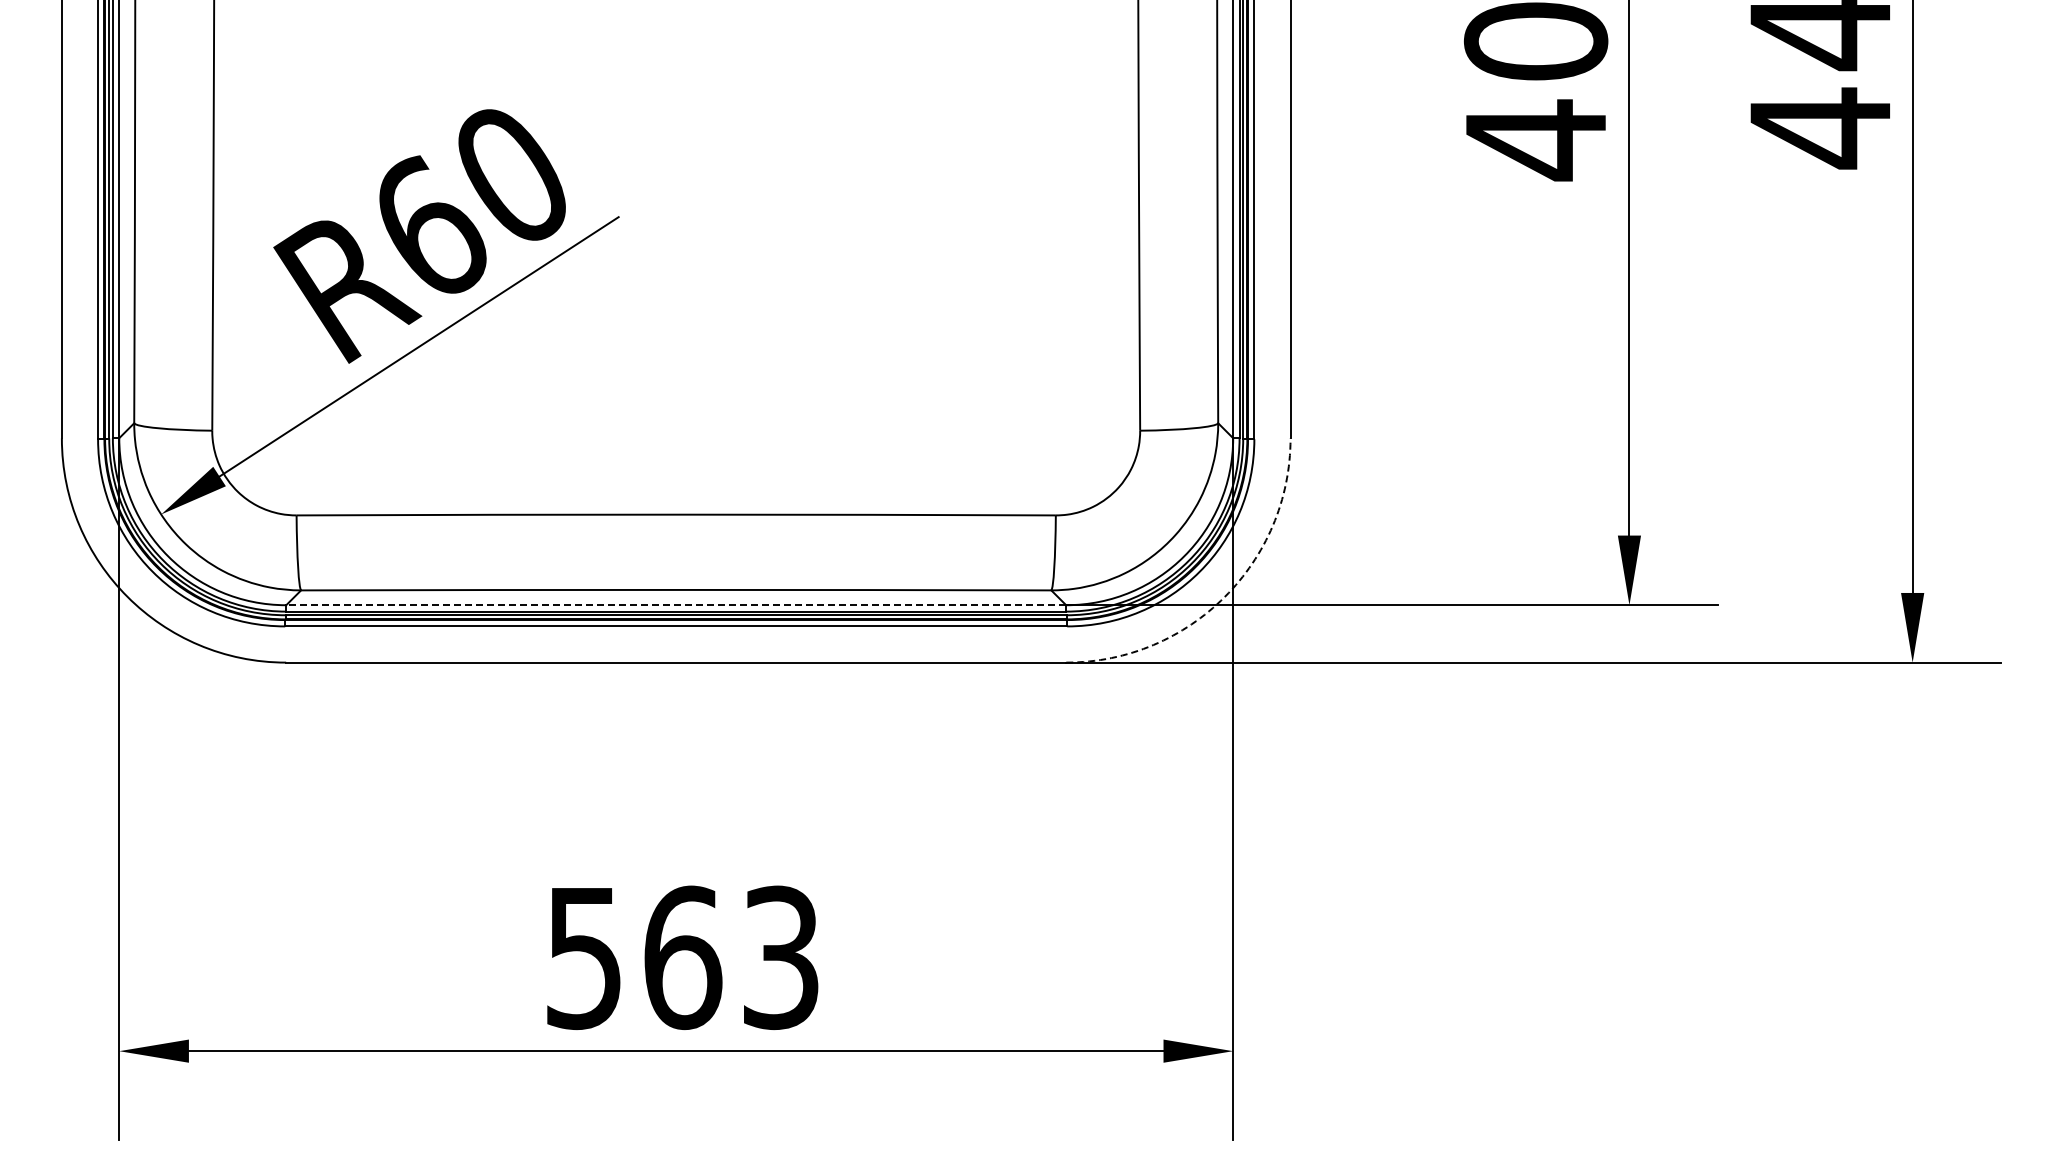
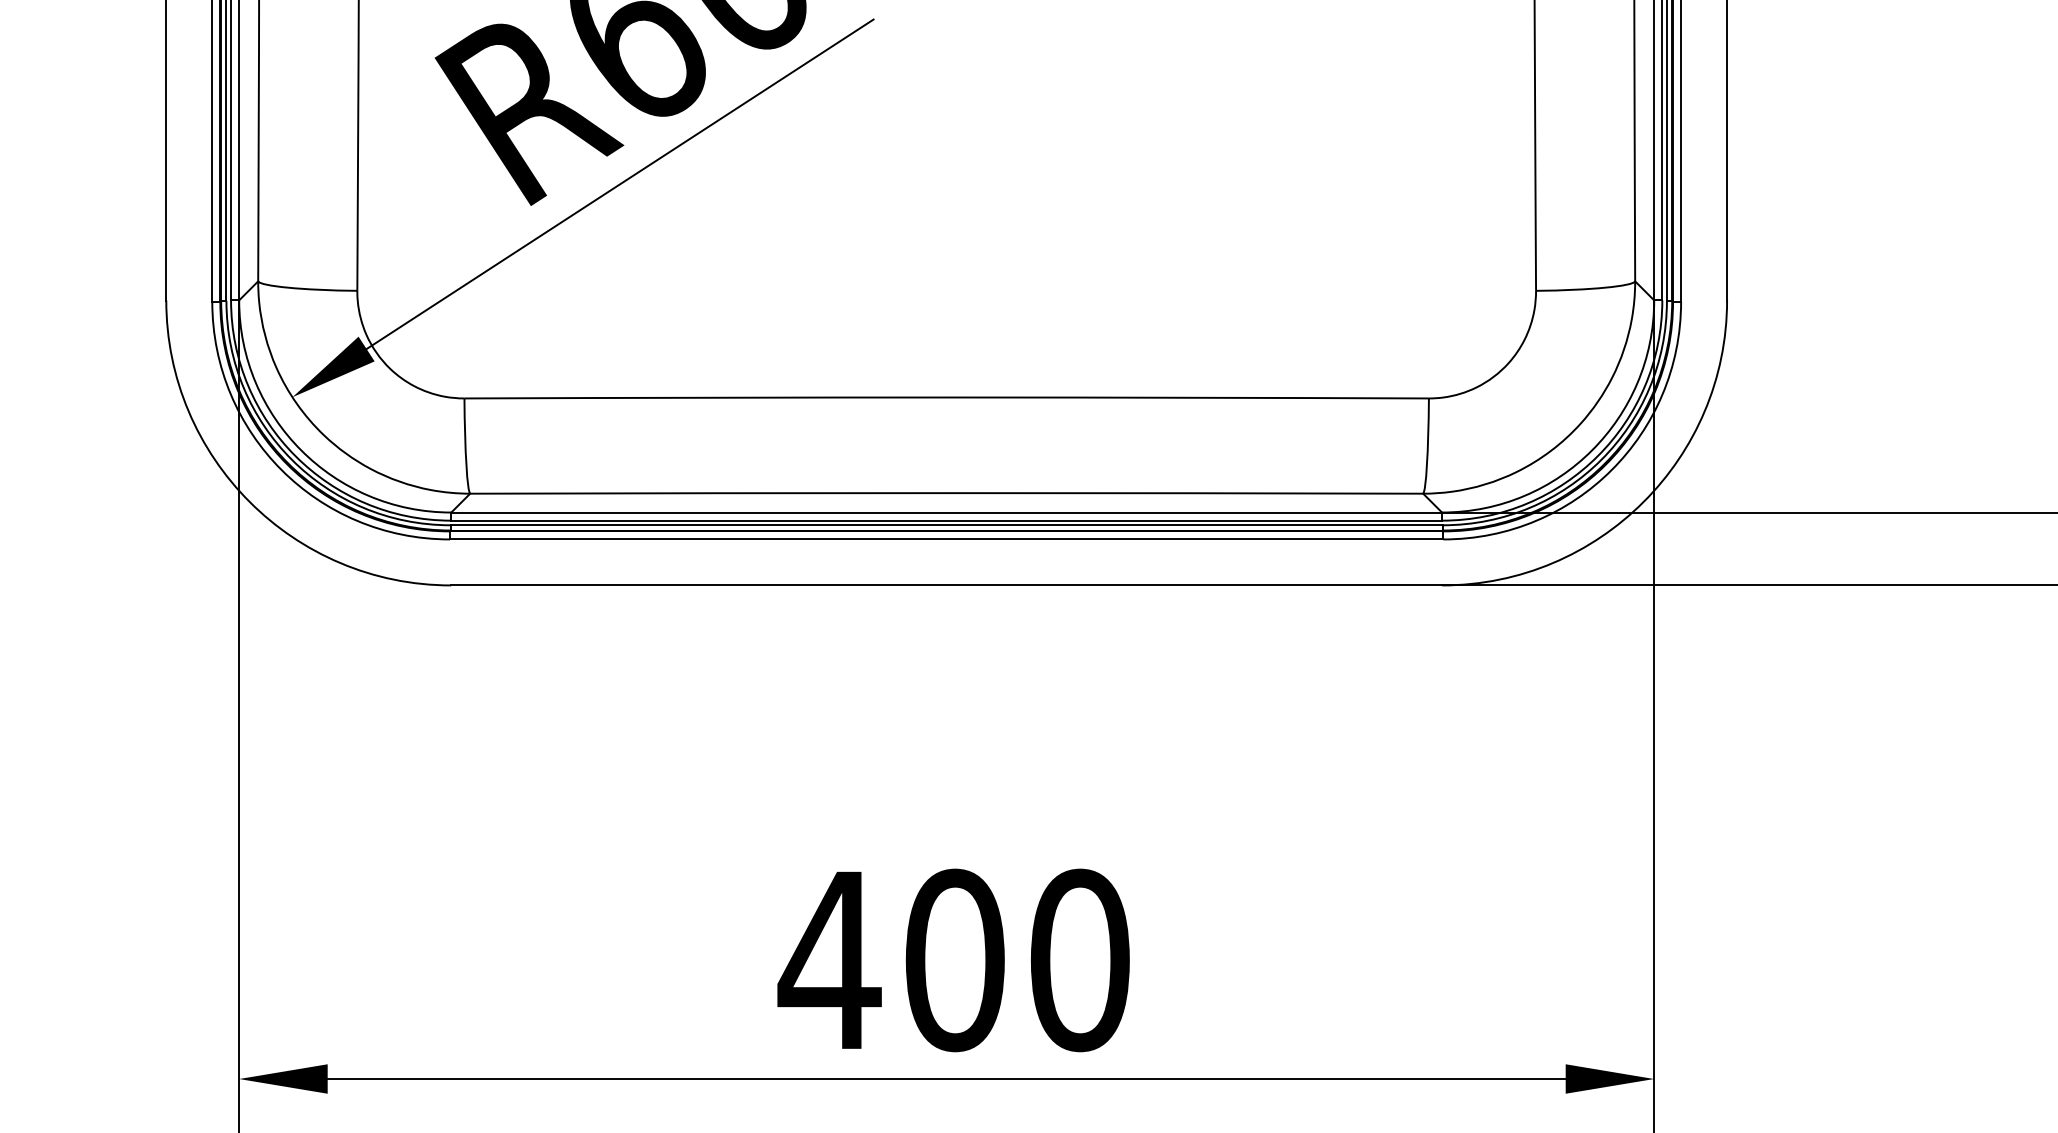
arc: (1224, 596) -> (1643, 501), dashed -> solid
line: (676, 605) -> (947, 512), dashed -> solid
text: (681, 957) -> (953, 960), 563 -> 400

